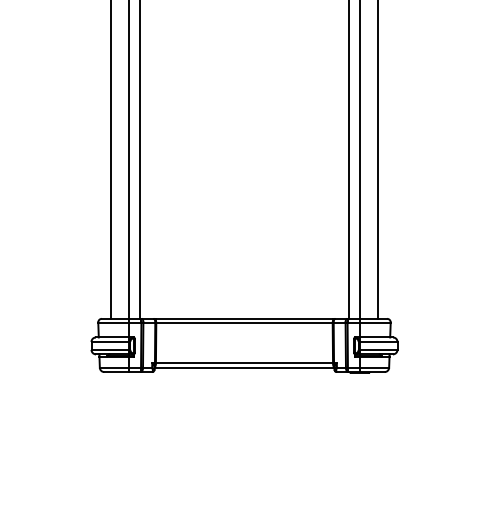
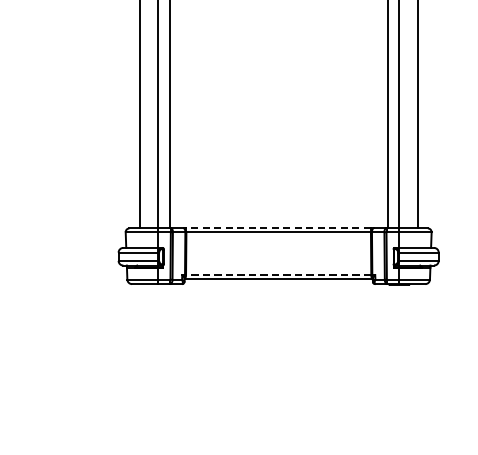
line: (244, 318) -> (278, 228), solid -> dashed
line: (244, 363) -> (278, 275), solid -> dashed

